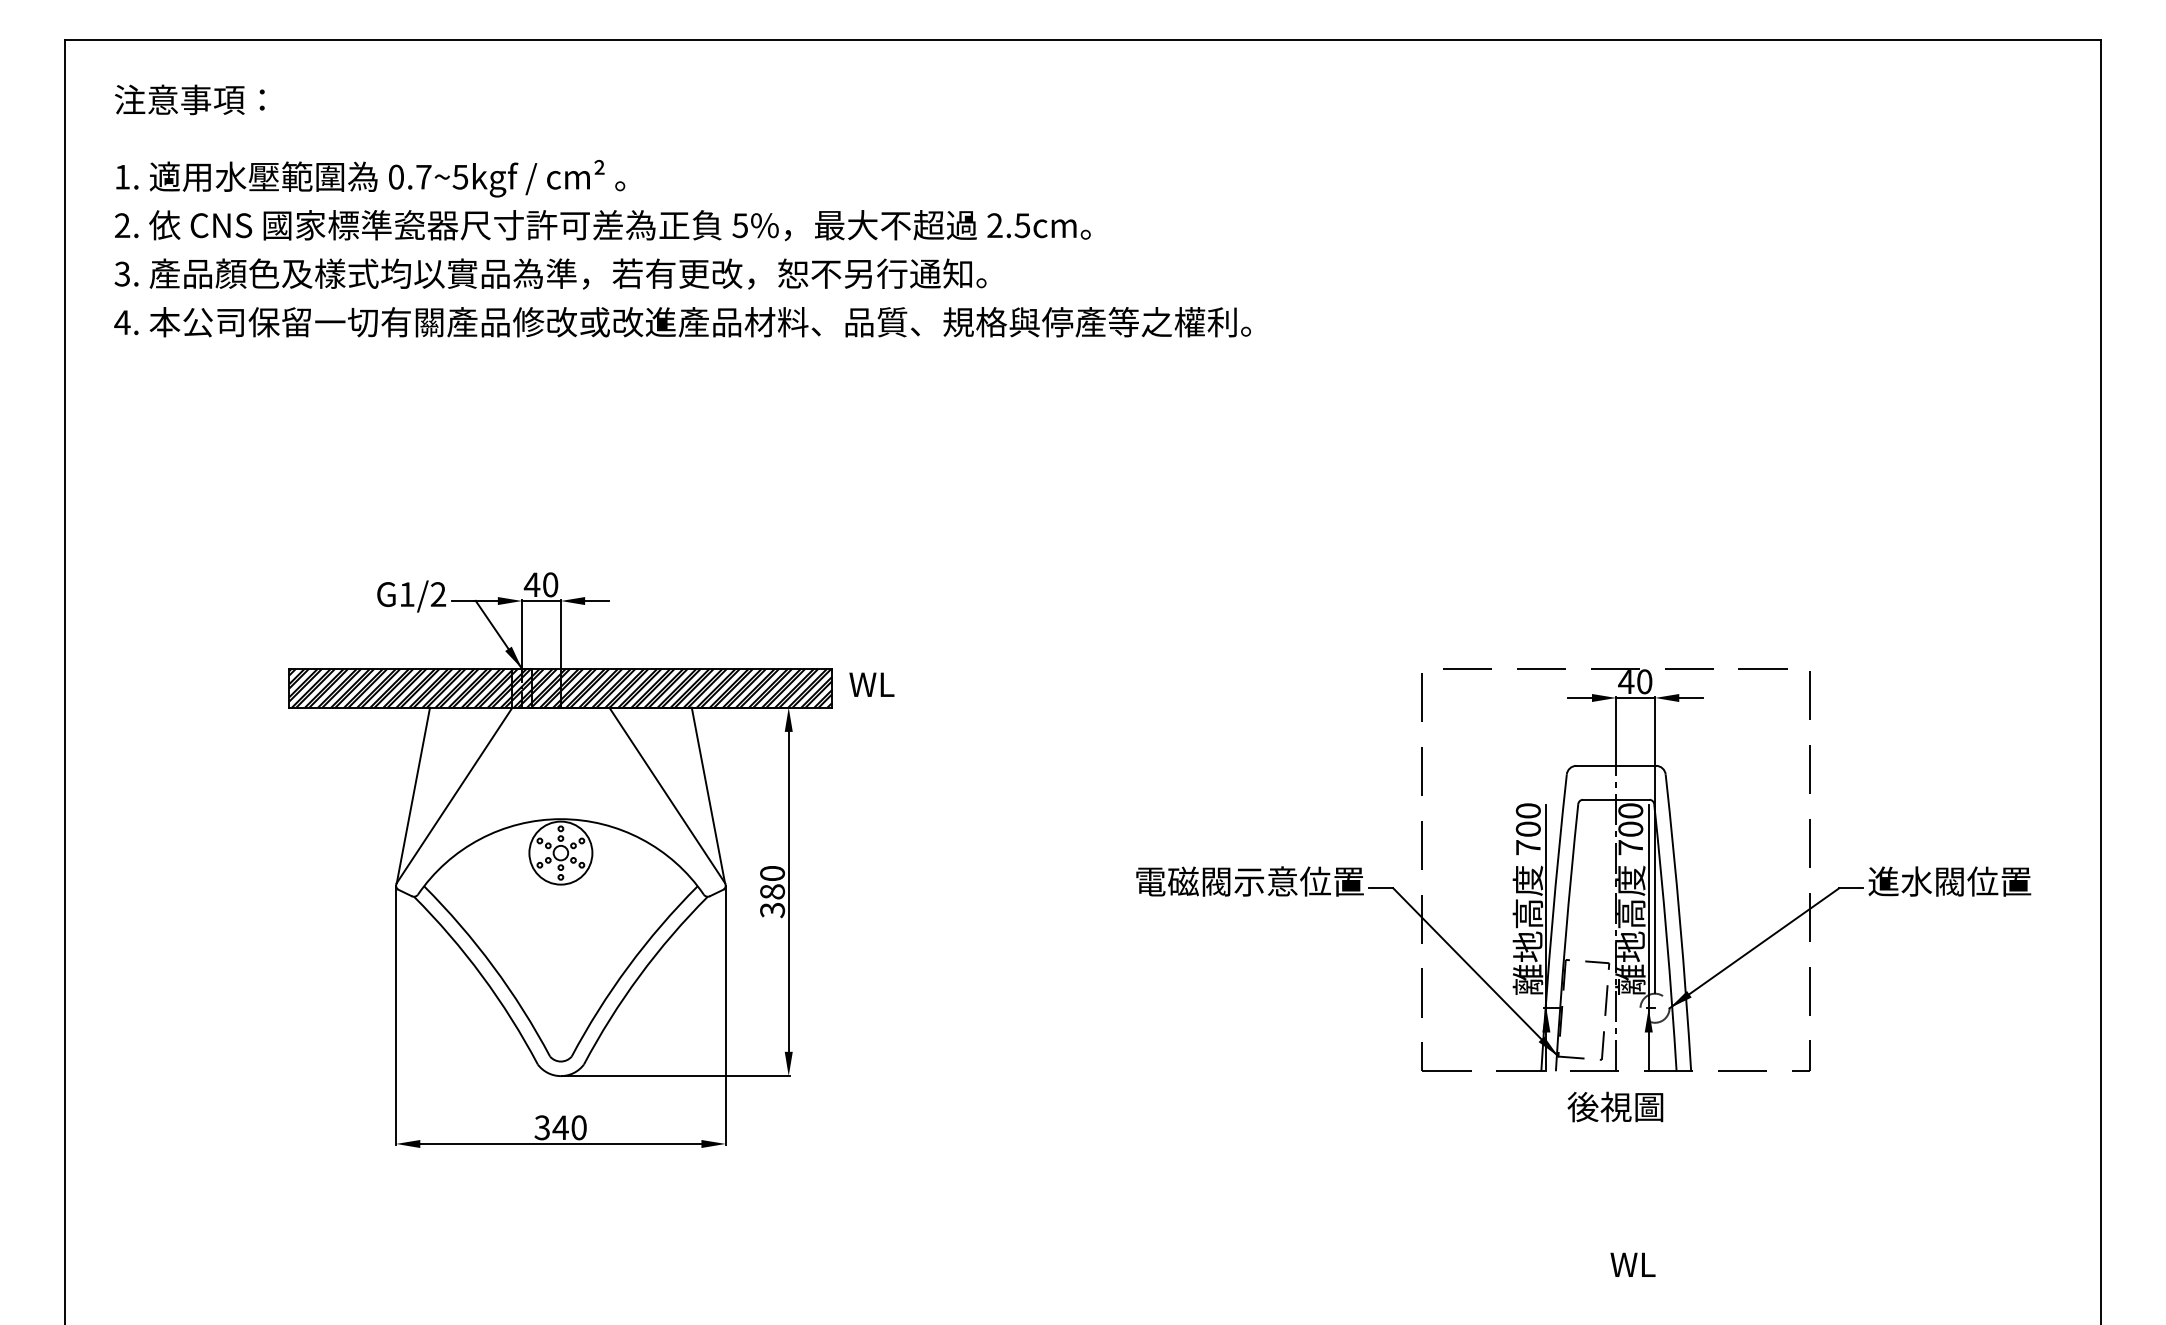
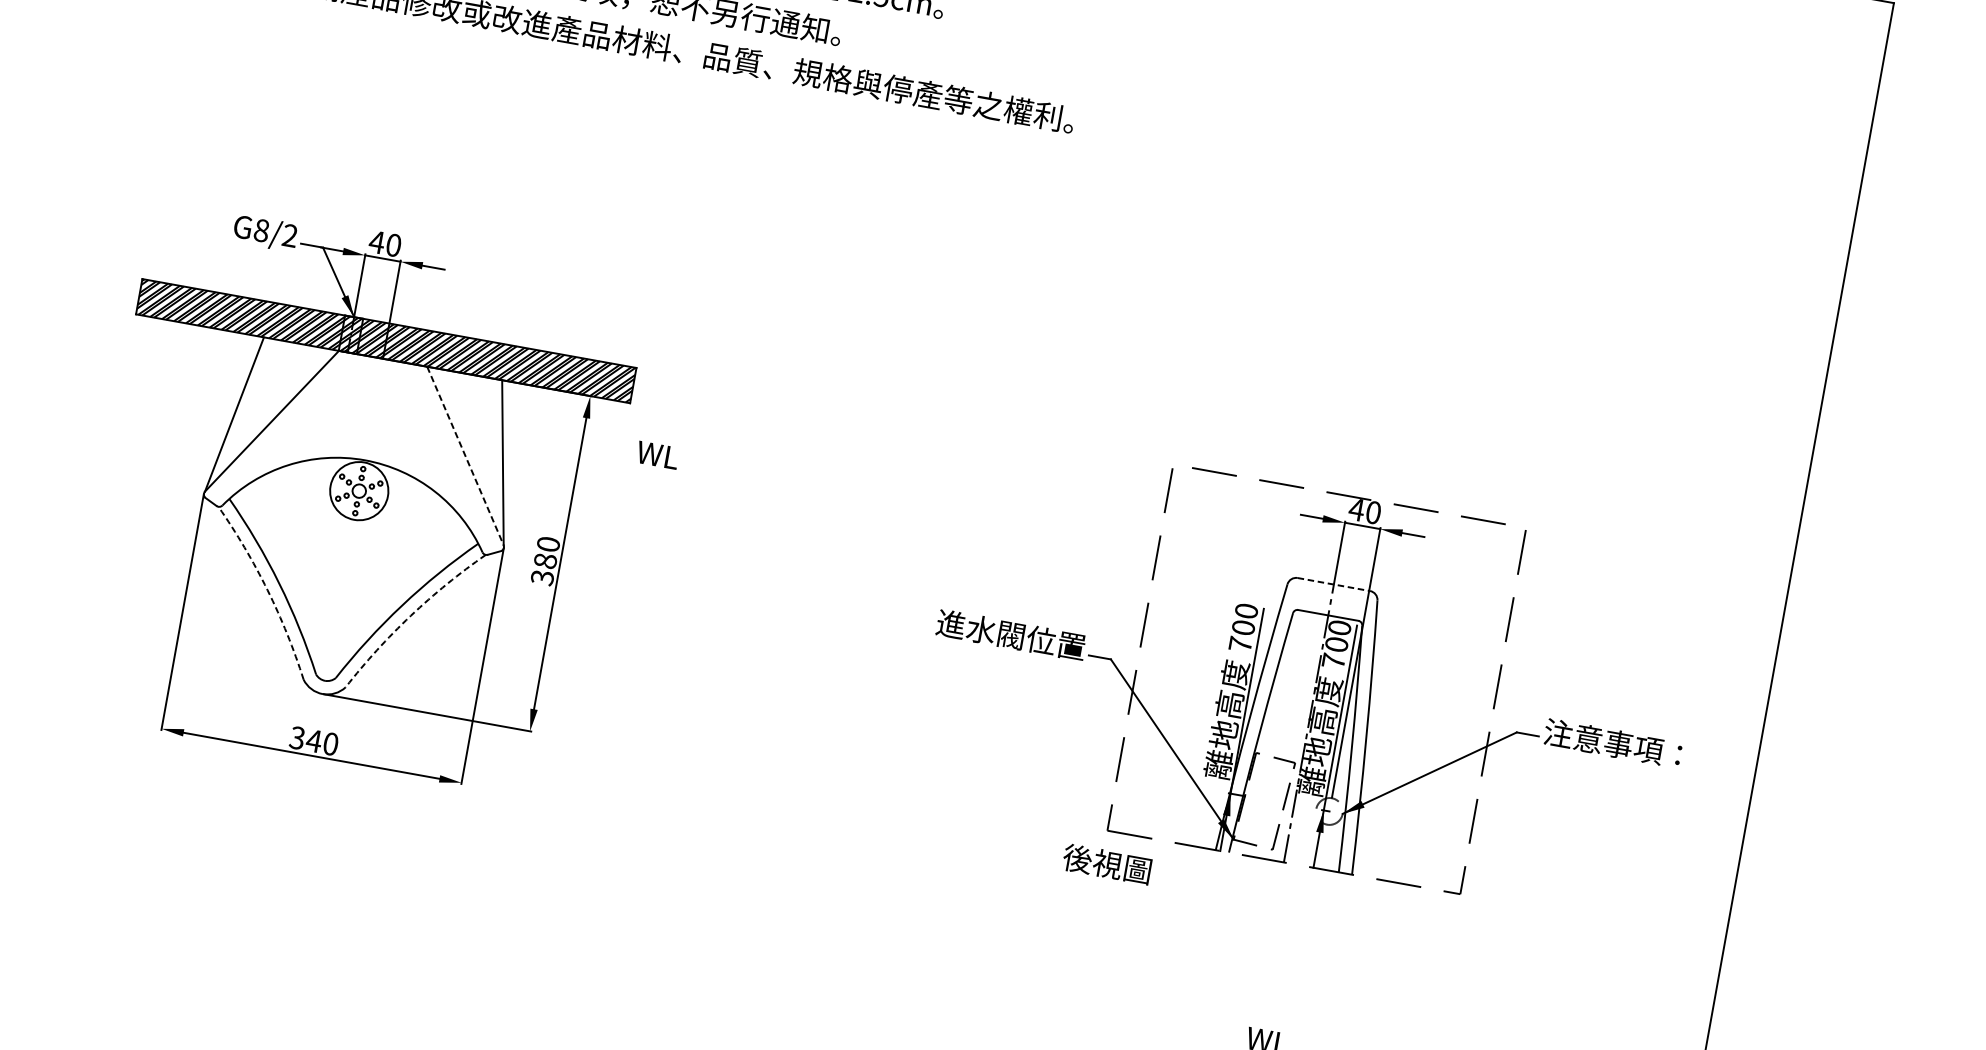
text: (406, 594) -> (261, 230), G1/2 -> G8/2
text: (871, 684) -> (657, 454), moved
line: (1616, 765) -> (1334, 584), solid -> dashed
line: (667, 795) -> (465, 456), solid -> dashed
text: (1216, 881) -> (951, 624), 電磁閥示意位置 -> 進水閥位置
text: (1949, 881) -> (1618, 744), 進水閥位置 -> 注意事項：
arc: (482, 976) -> (267, 590), solid -> dashed
arc: (639, 976) -> (410, 616), solid -> dashed
text: (1615, 1106) -> (1107, 863), moved

